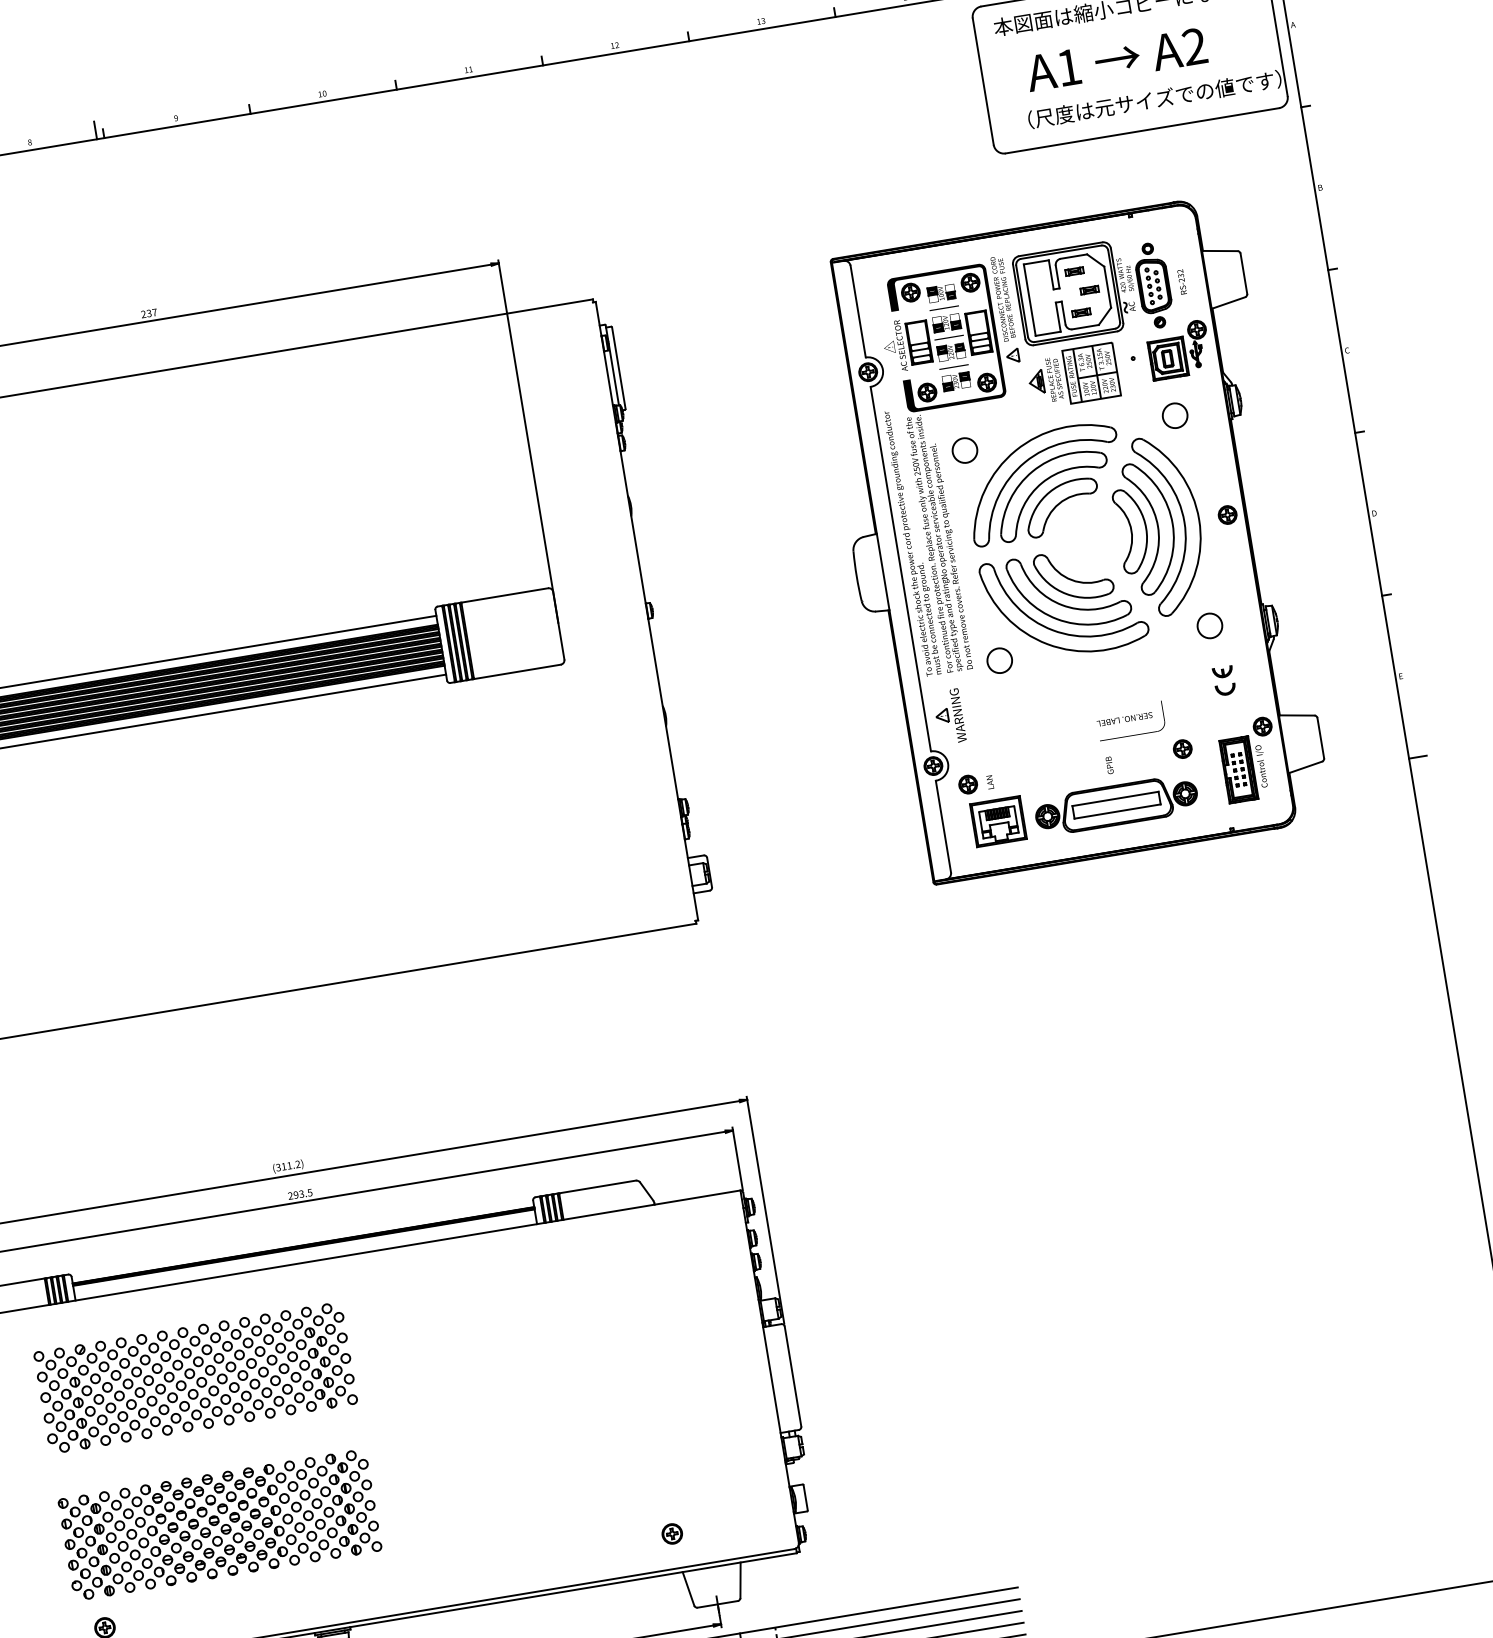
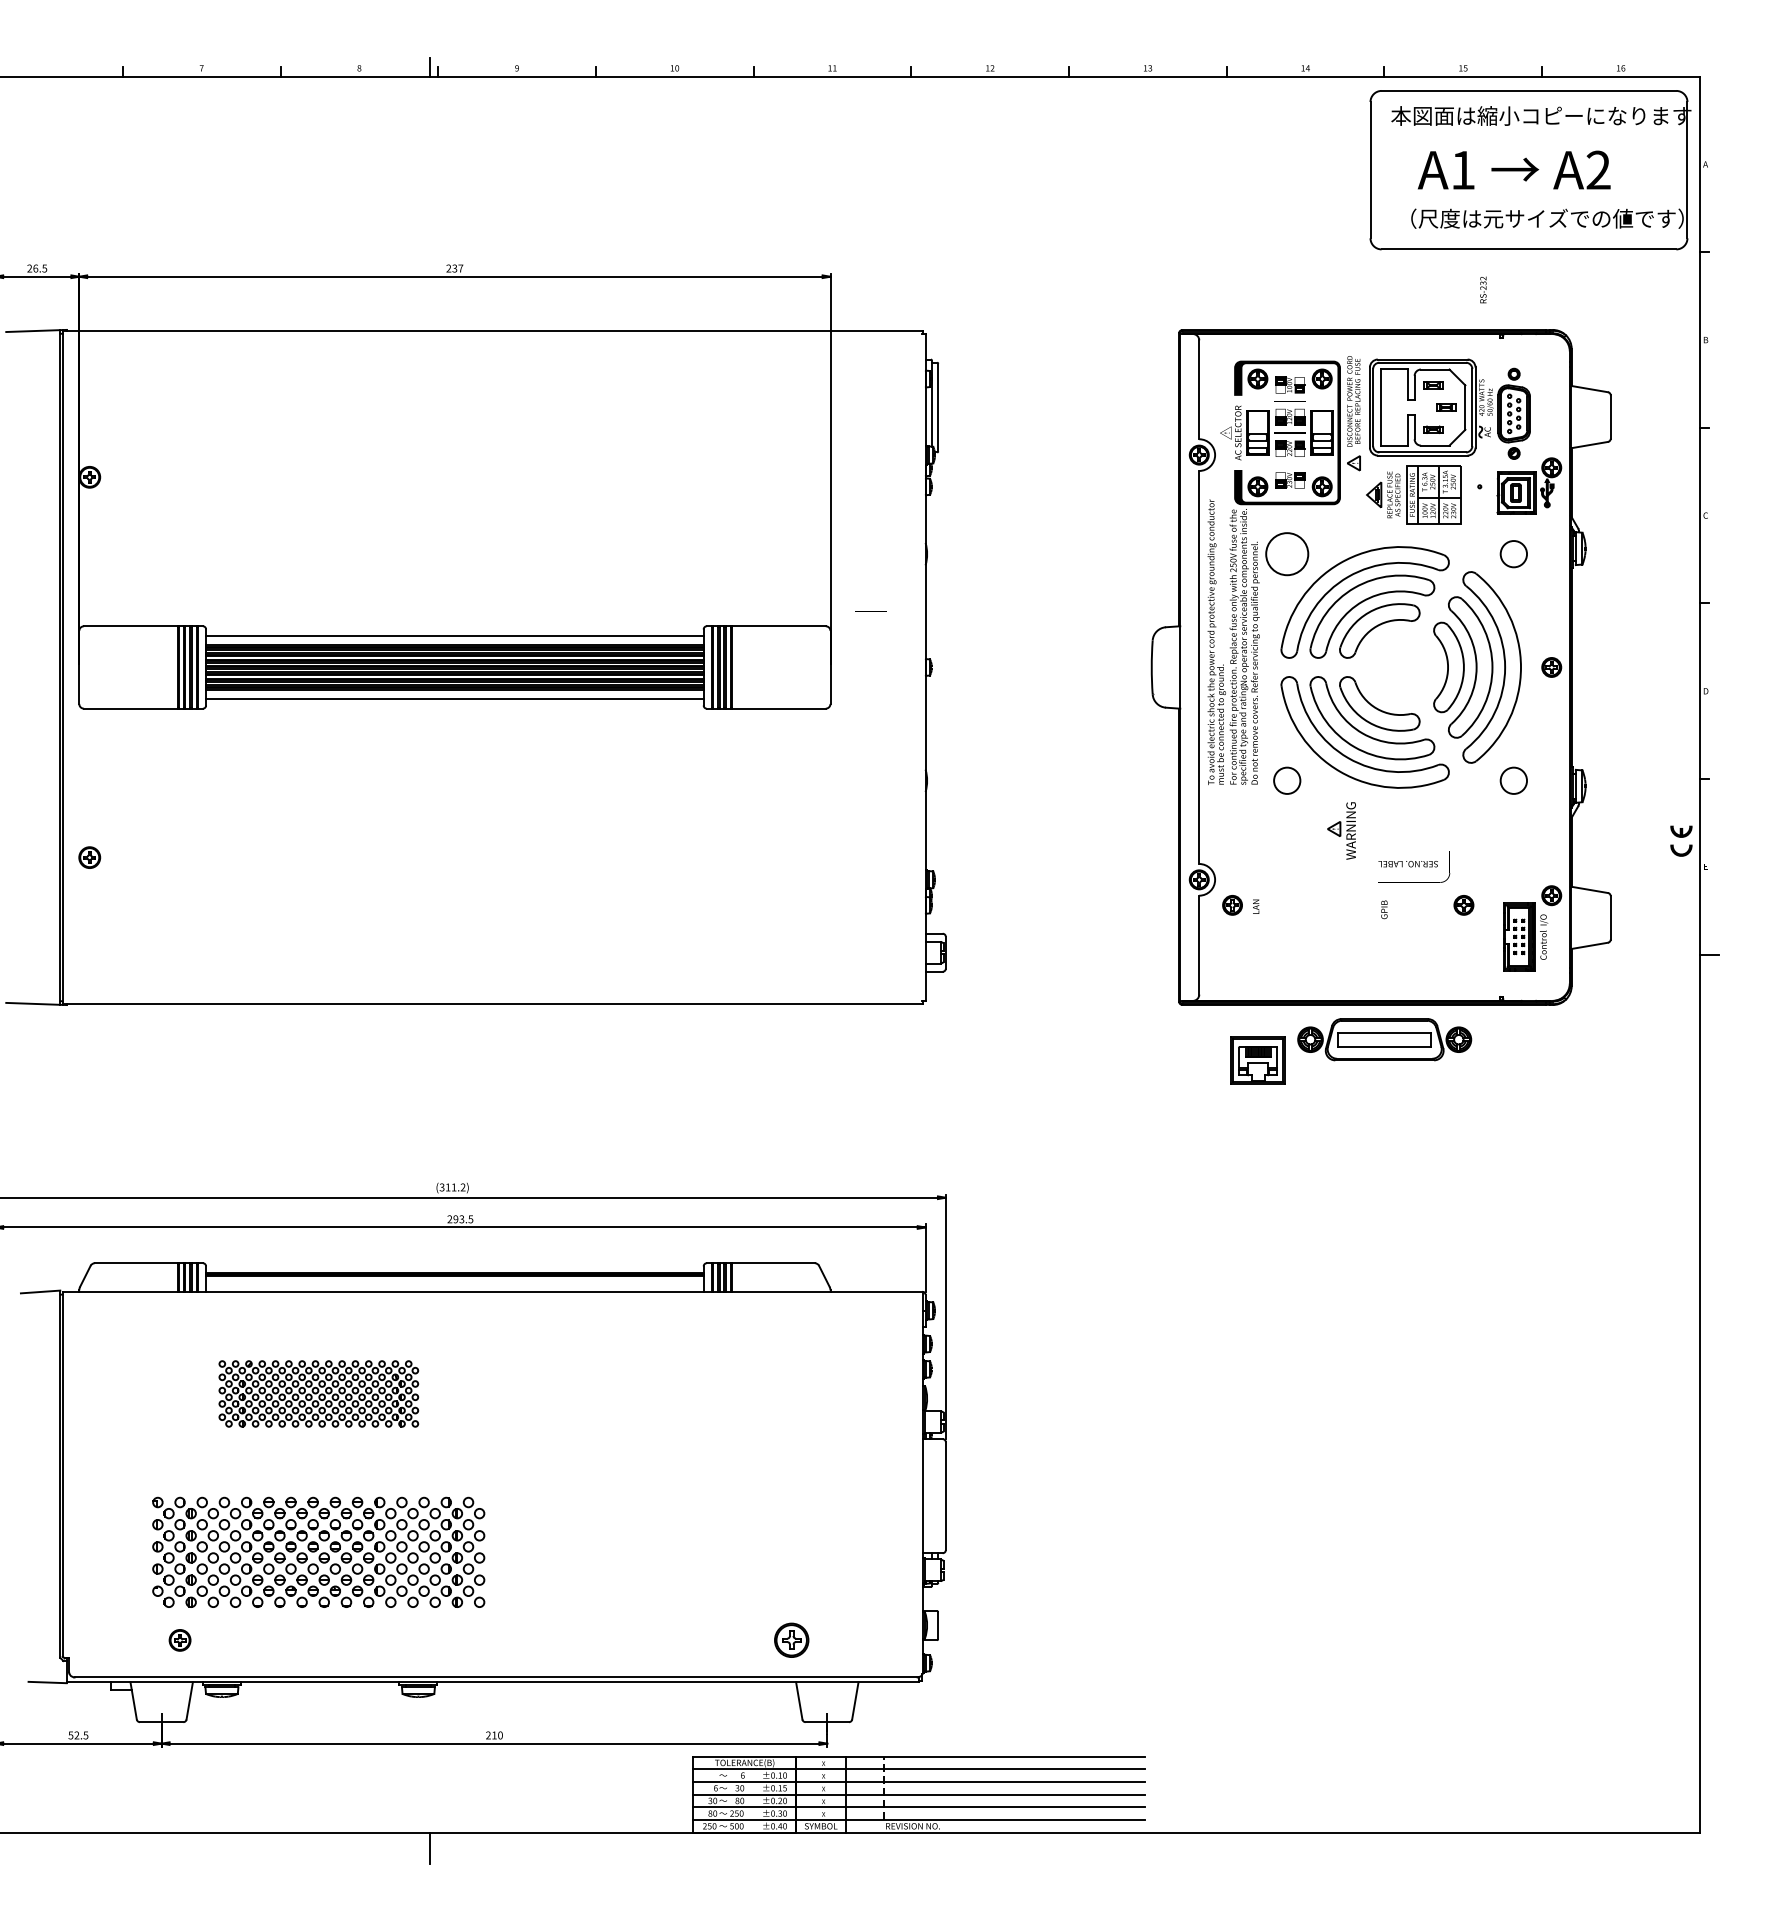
text: (1182, 281) -> (1483, 289), moved
line: (953, 367) -> (870, 611), moved
circle: (965, 450) -> (1287, 554), size x1.6
part: (1224, 680) -> (1681, 840), moved
part: (949, 716) -> (1341, 830), moved
part: (1116, 805) -> (1384, 1039), moved
part: (998, 821) -> (1257, 1060), moved
part: (195, 1377) -> (318, 1393), size x0.6
part: (672, 1534) -> (791, 1640), size x1.6

